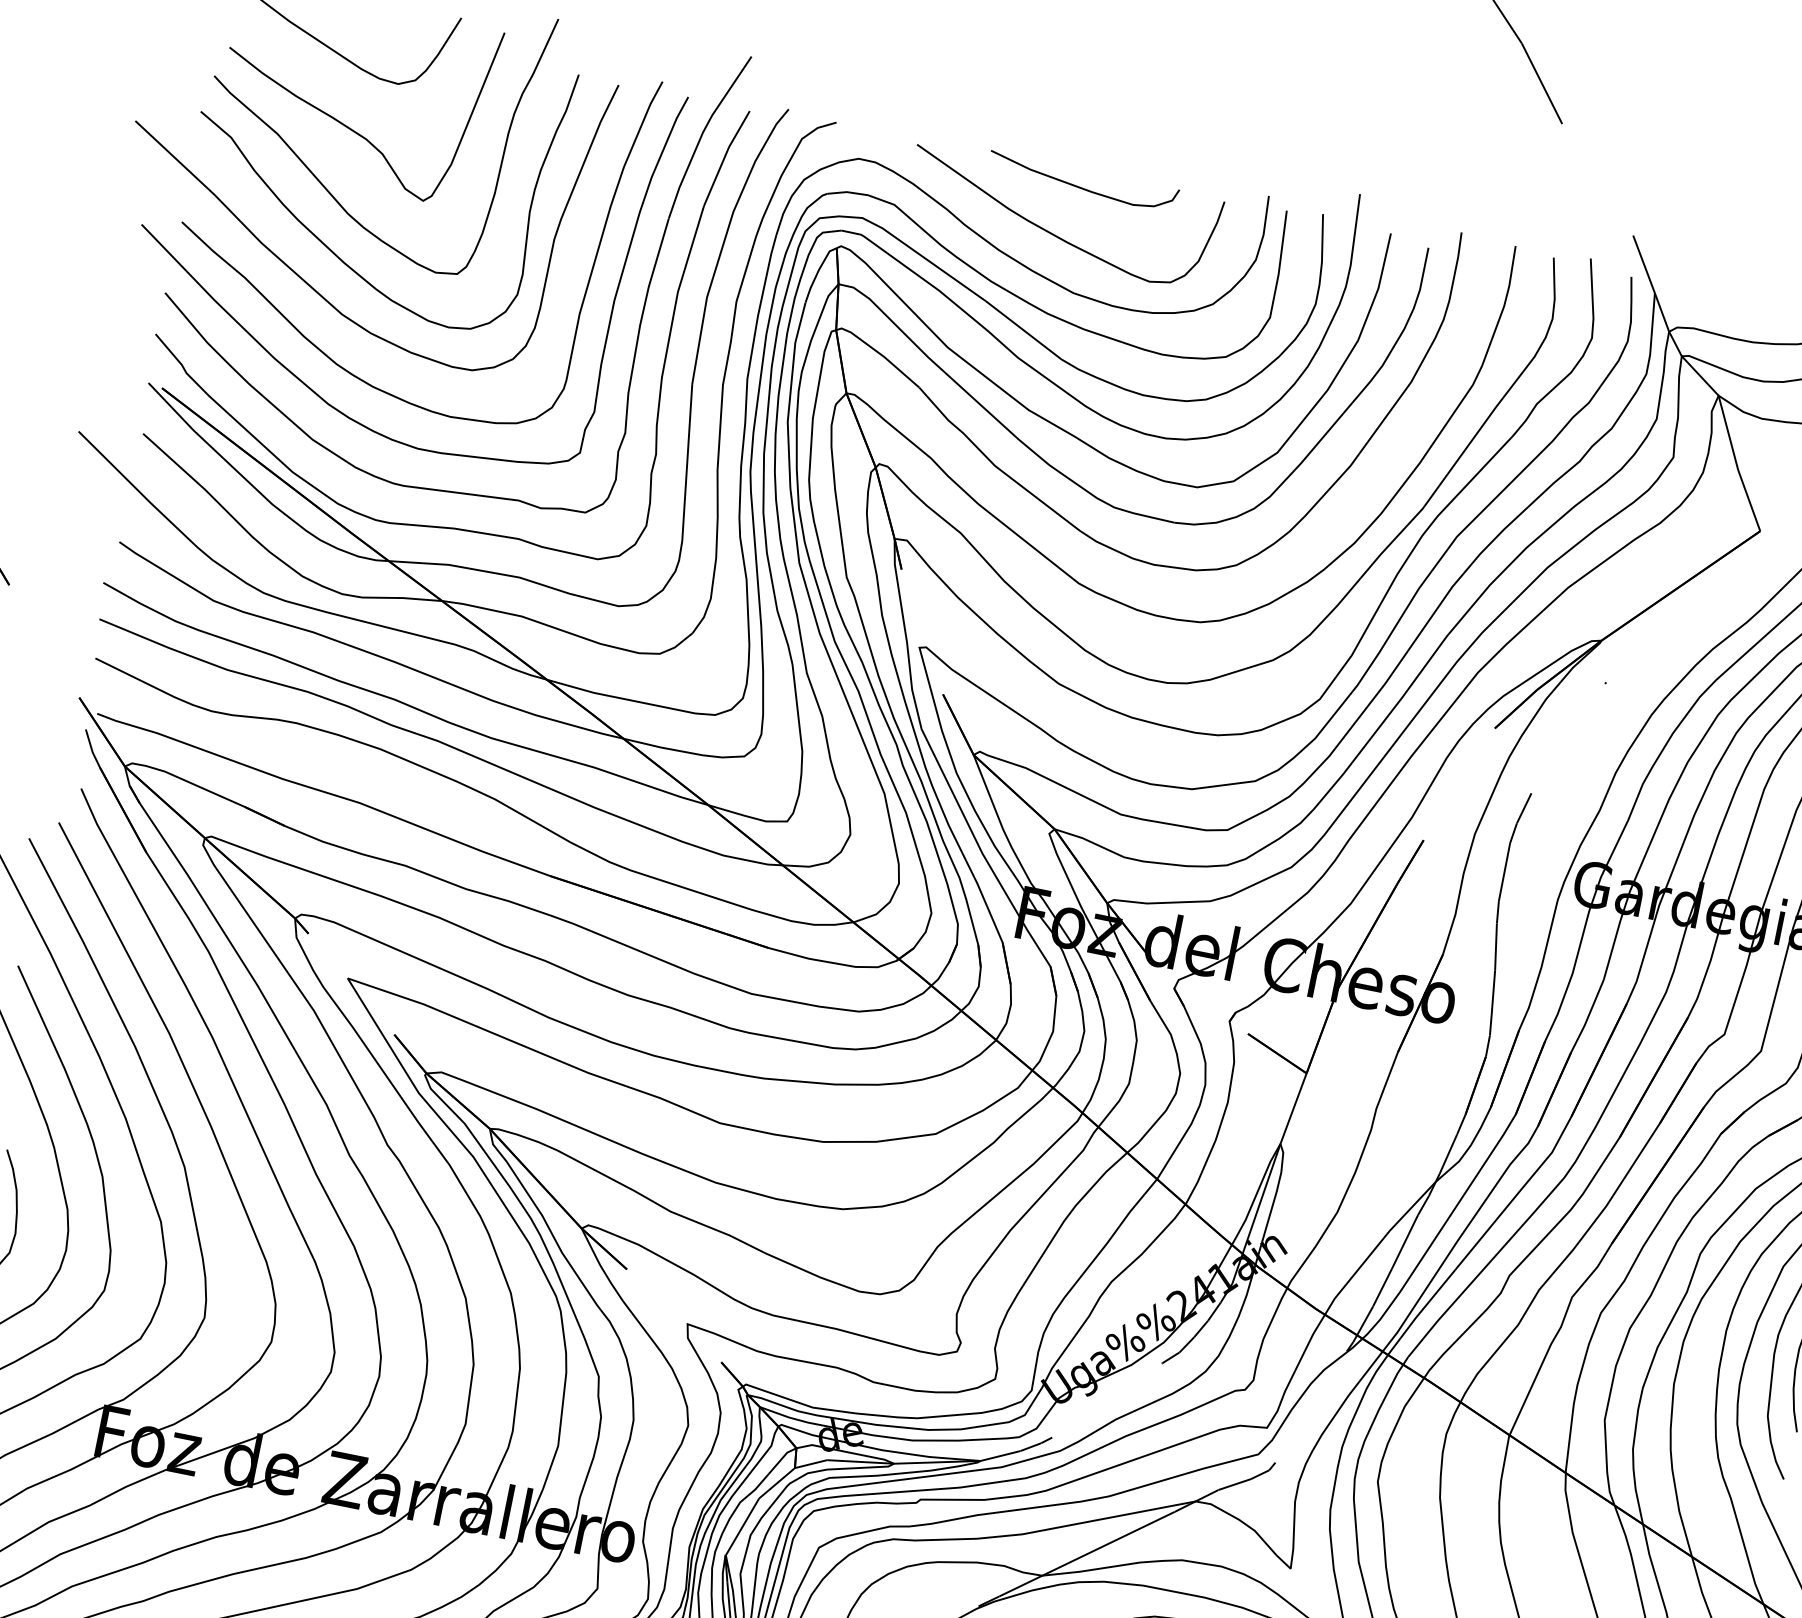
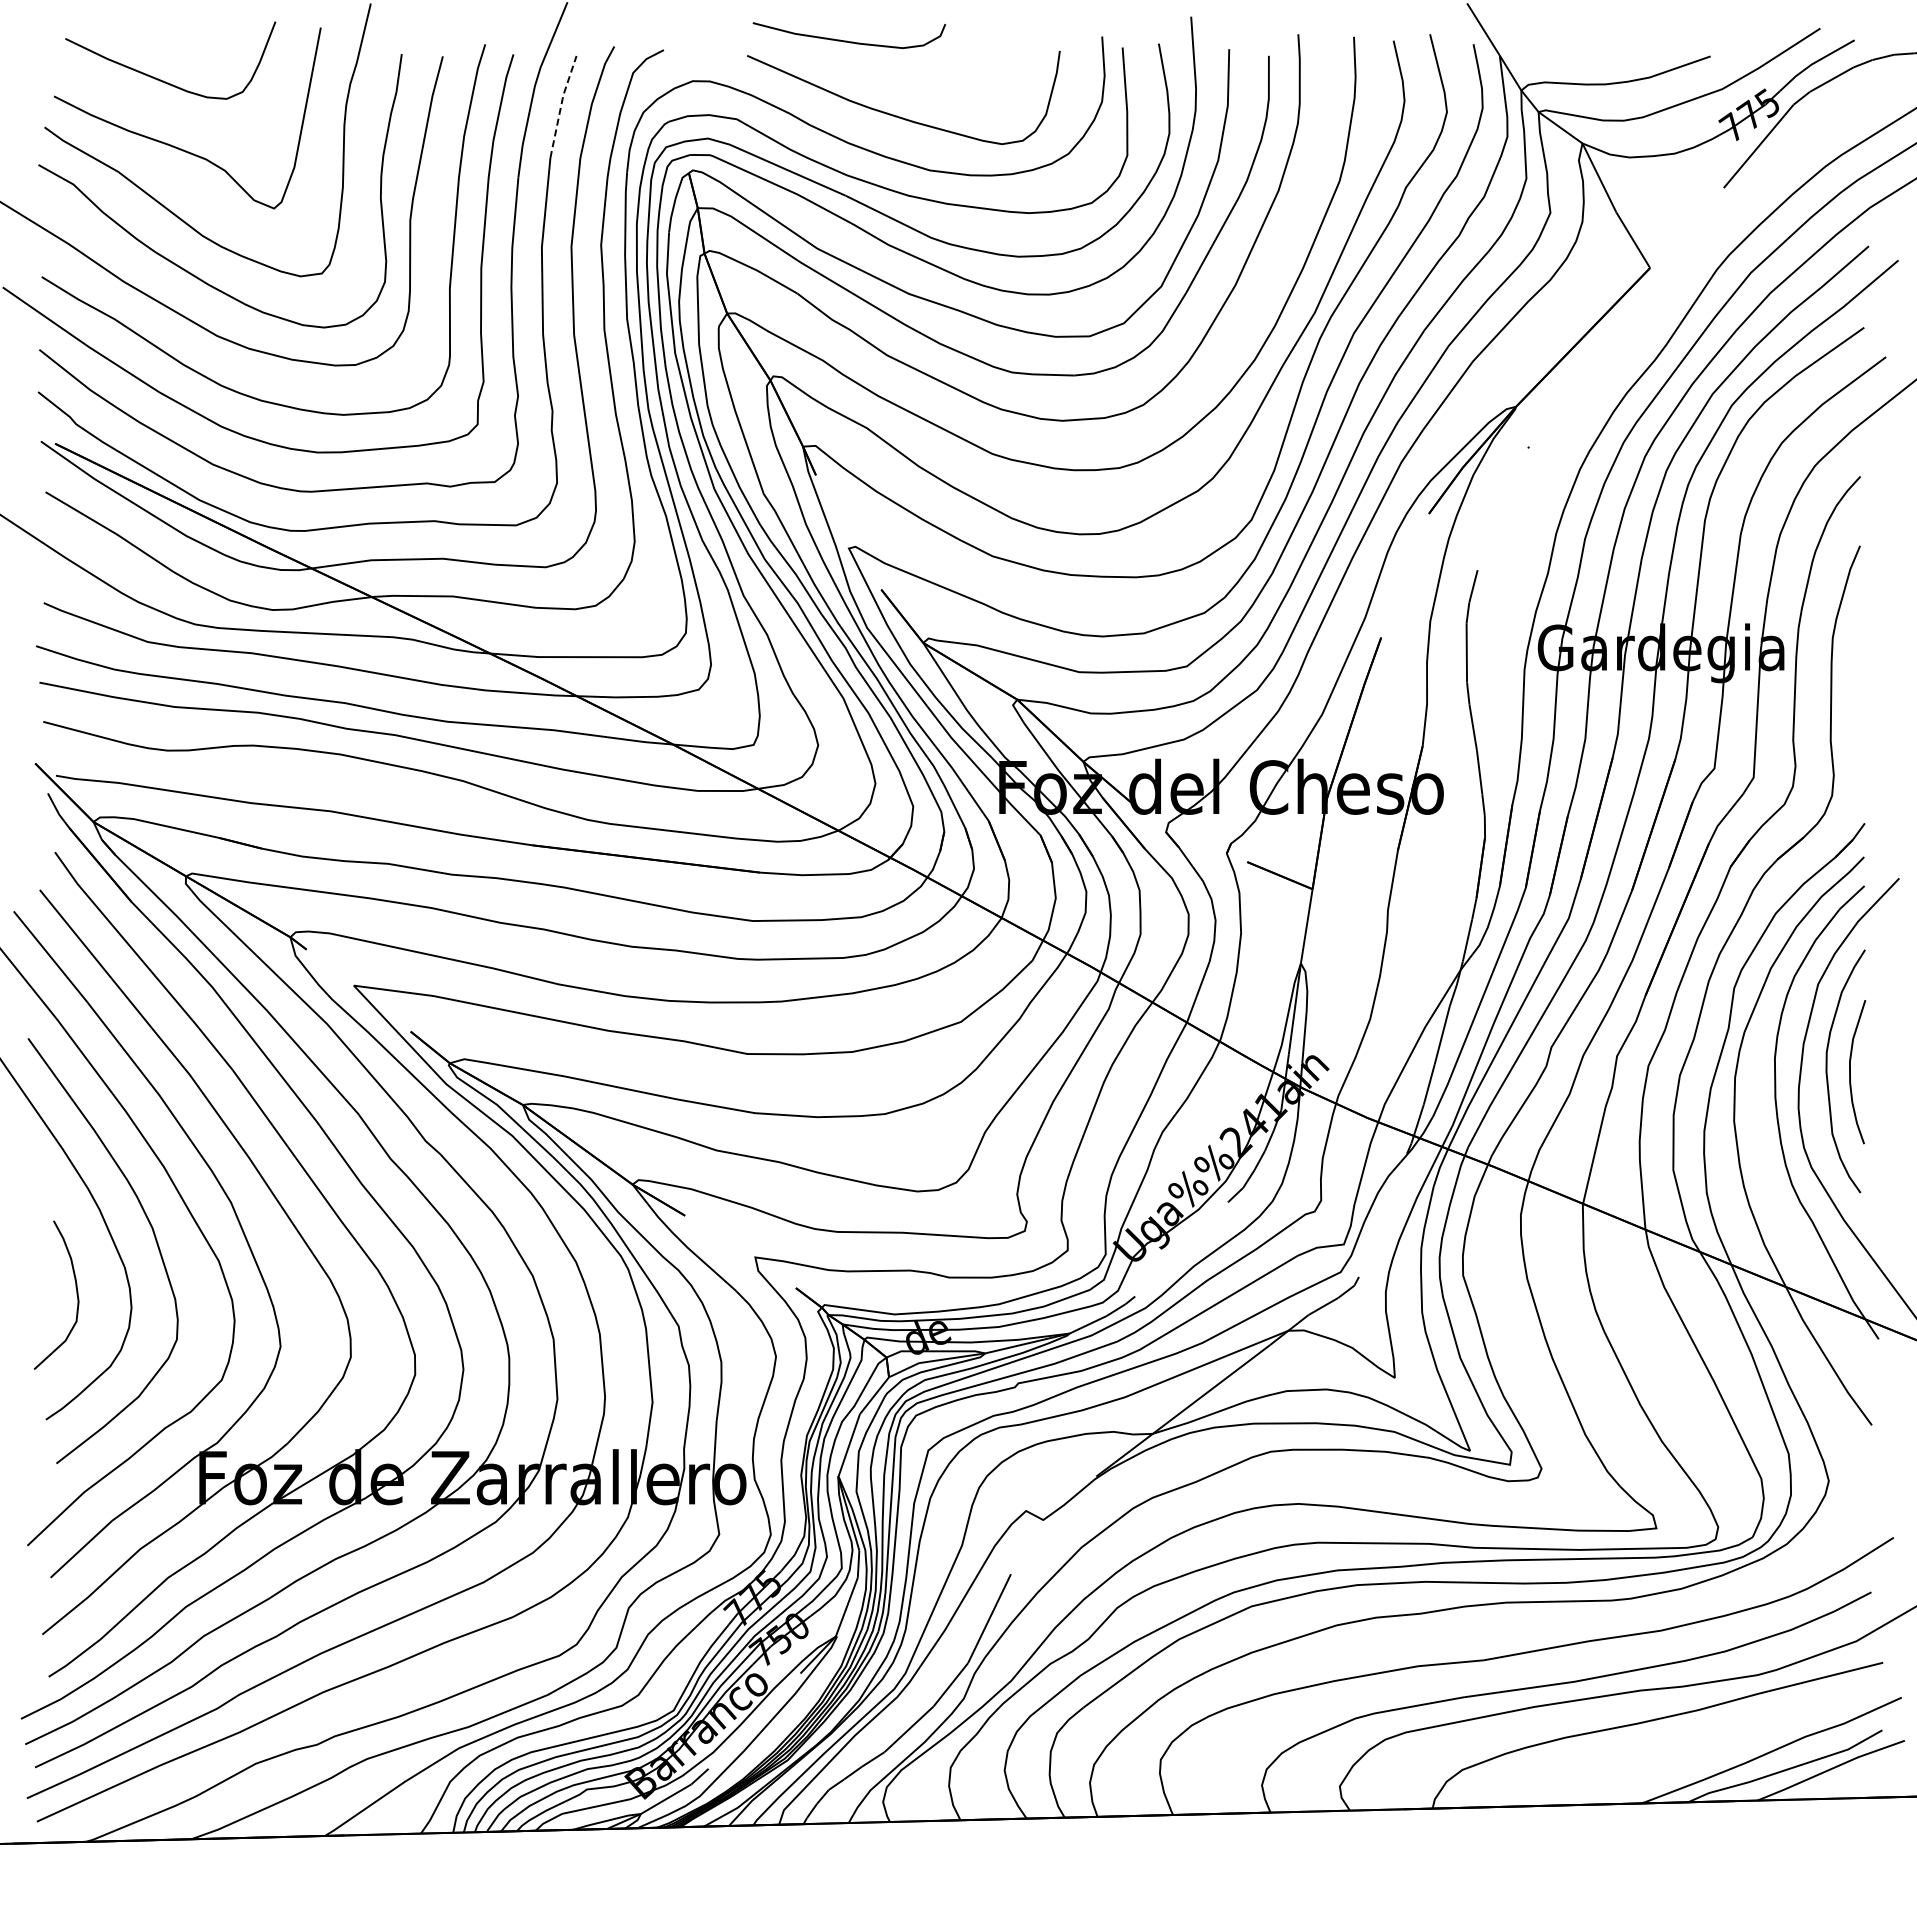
line: (725, 156) -> (561, 105), solid -> dashed
curve: (1080, 186) -> (847, 40), moved

